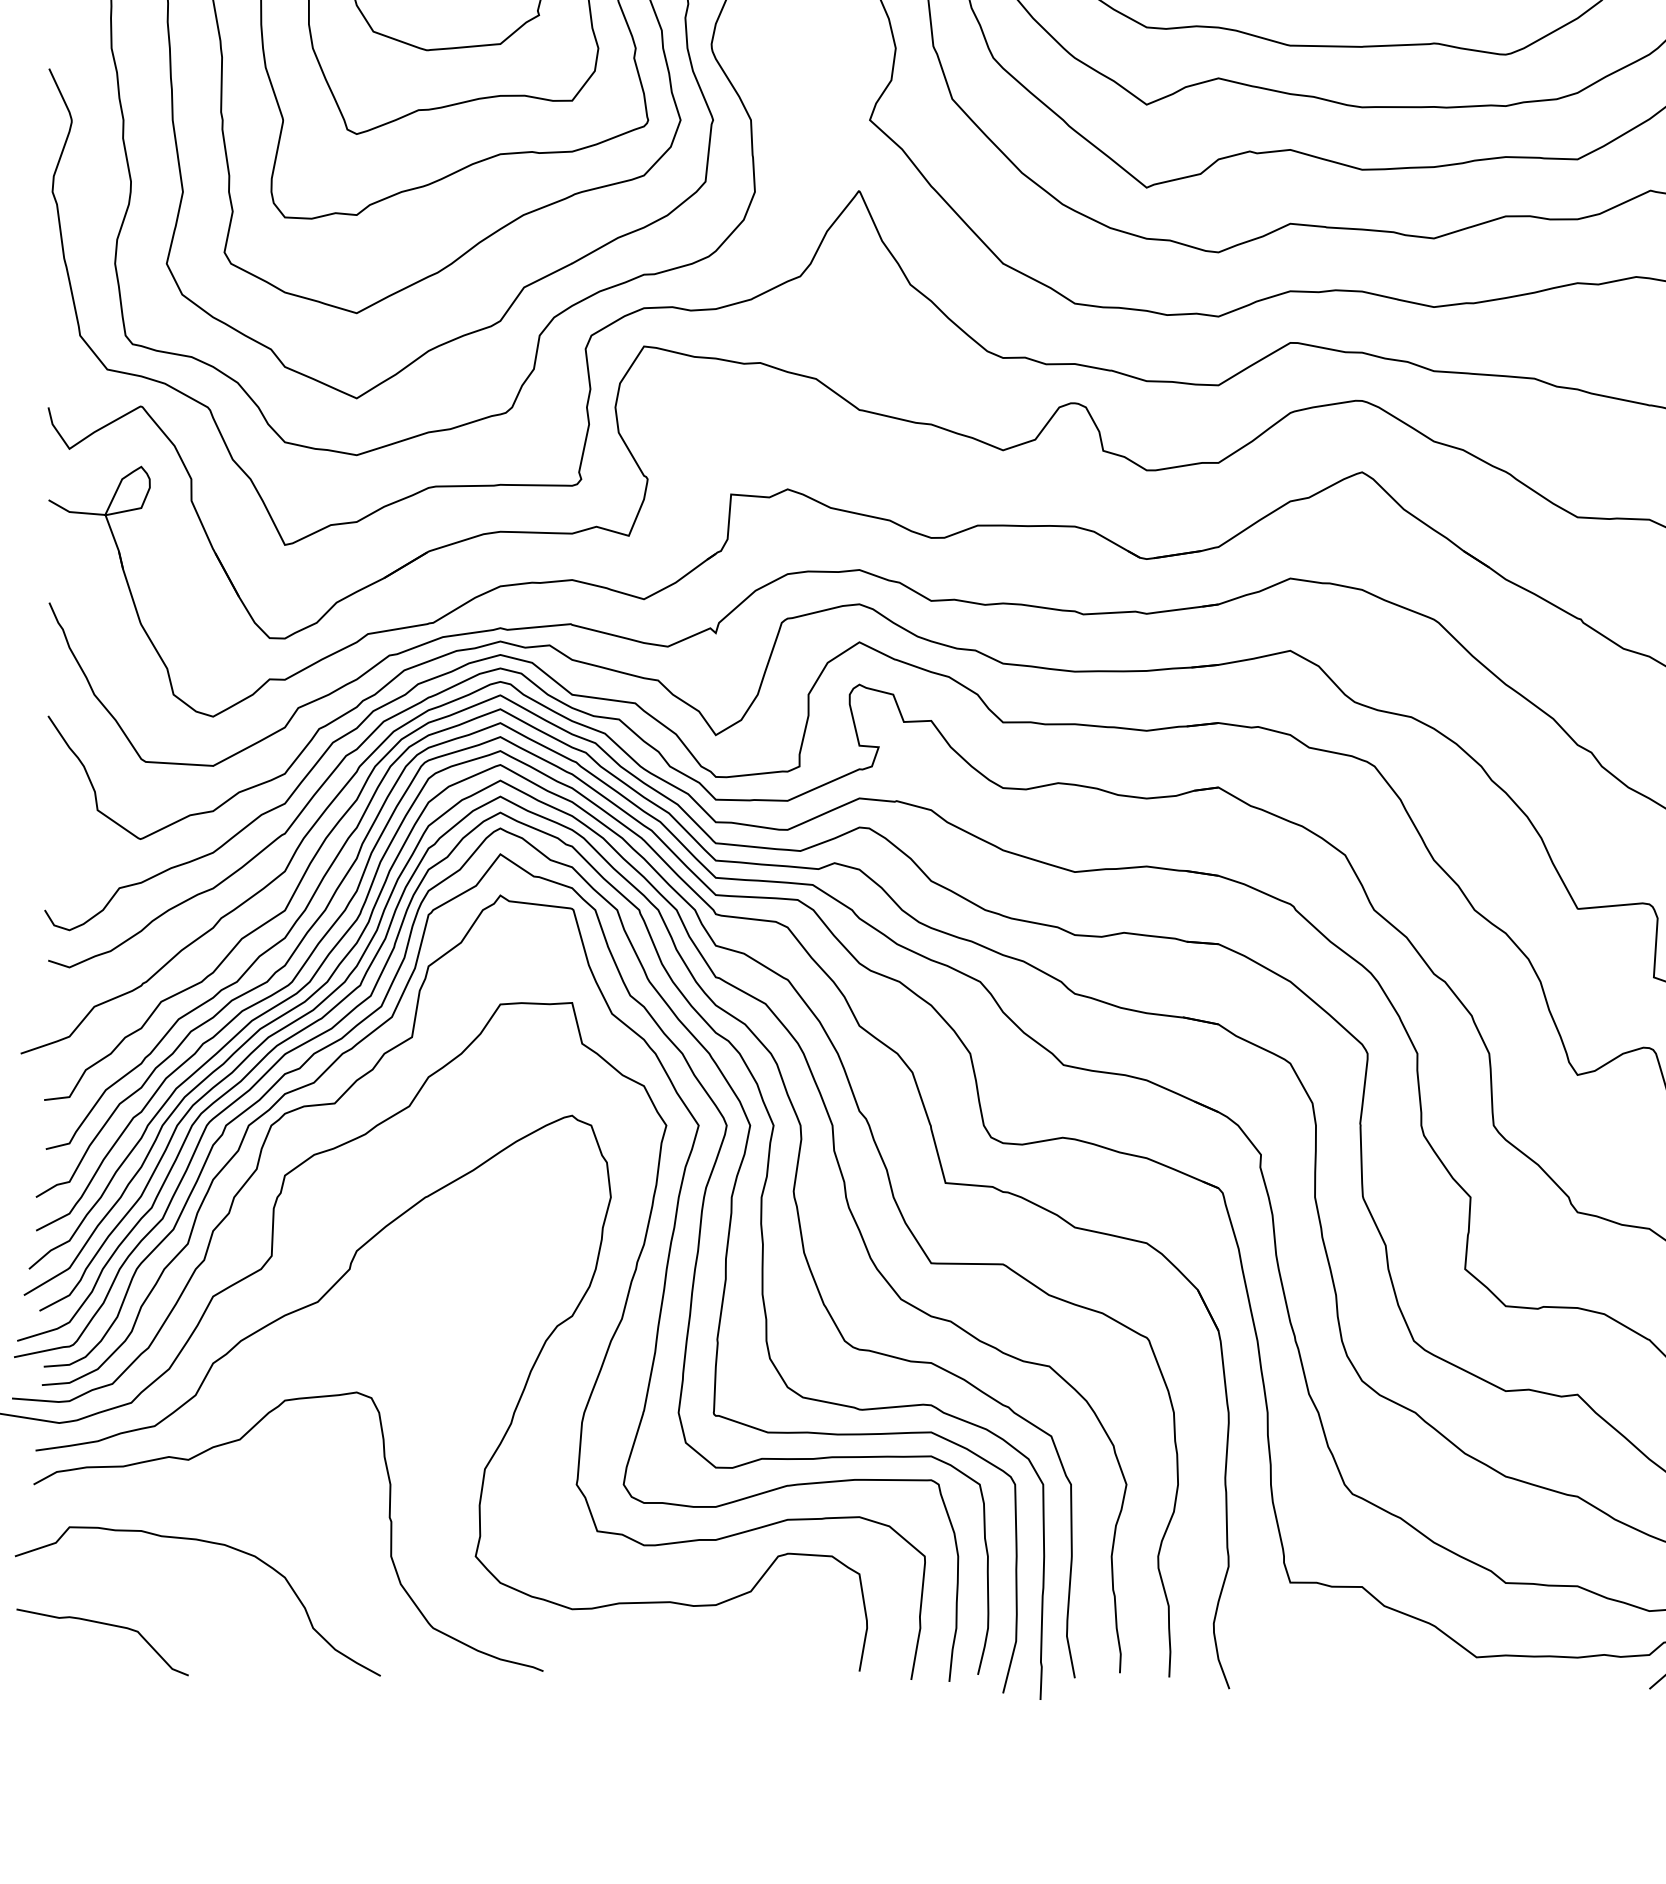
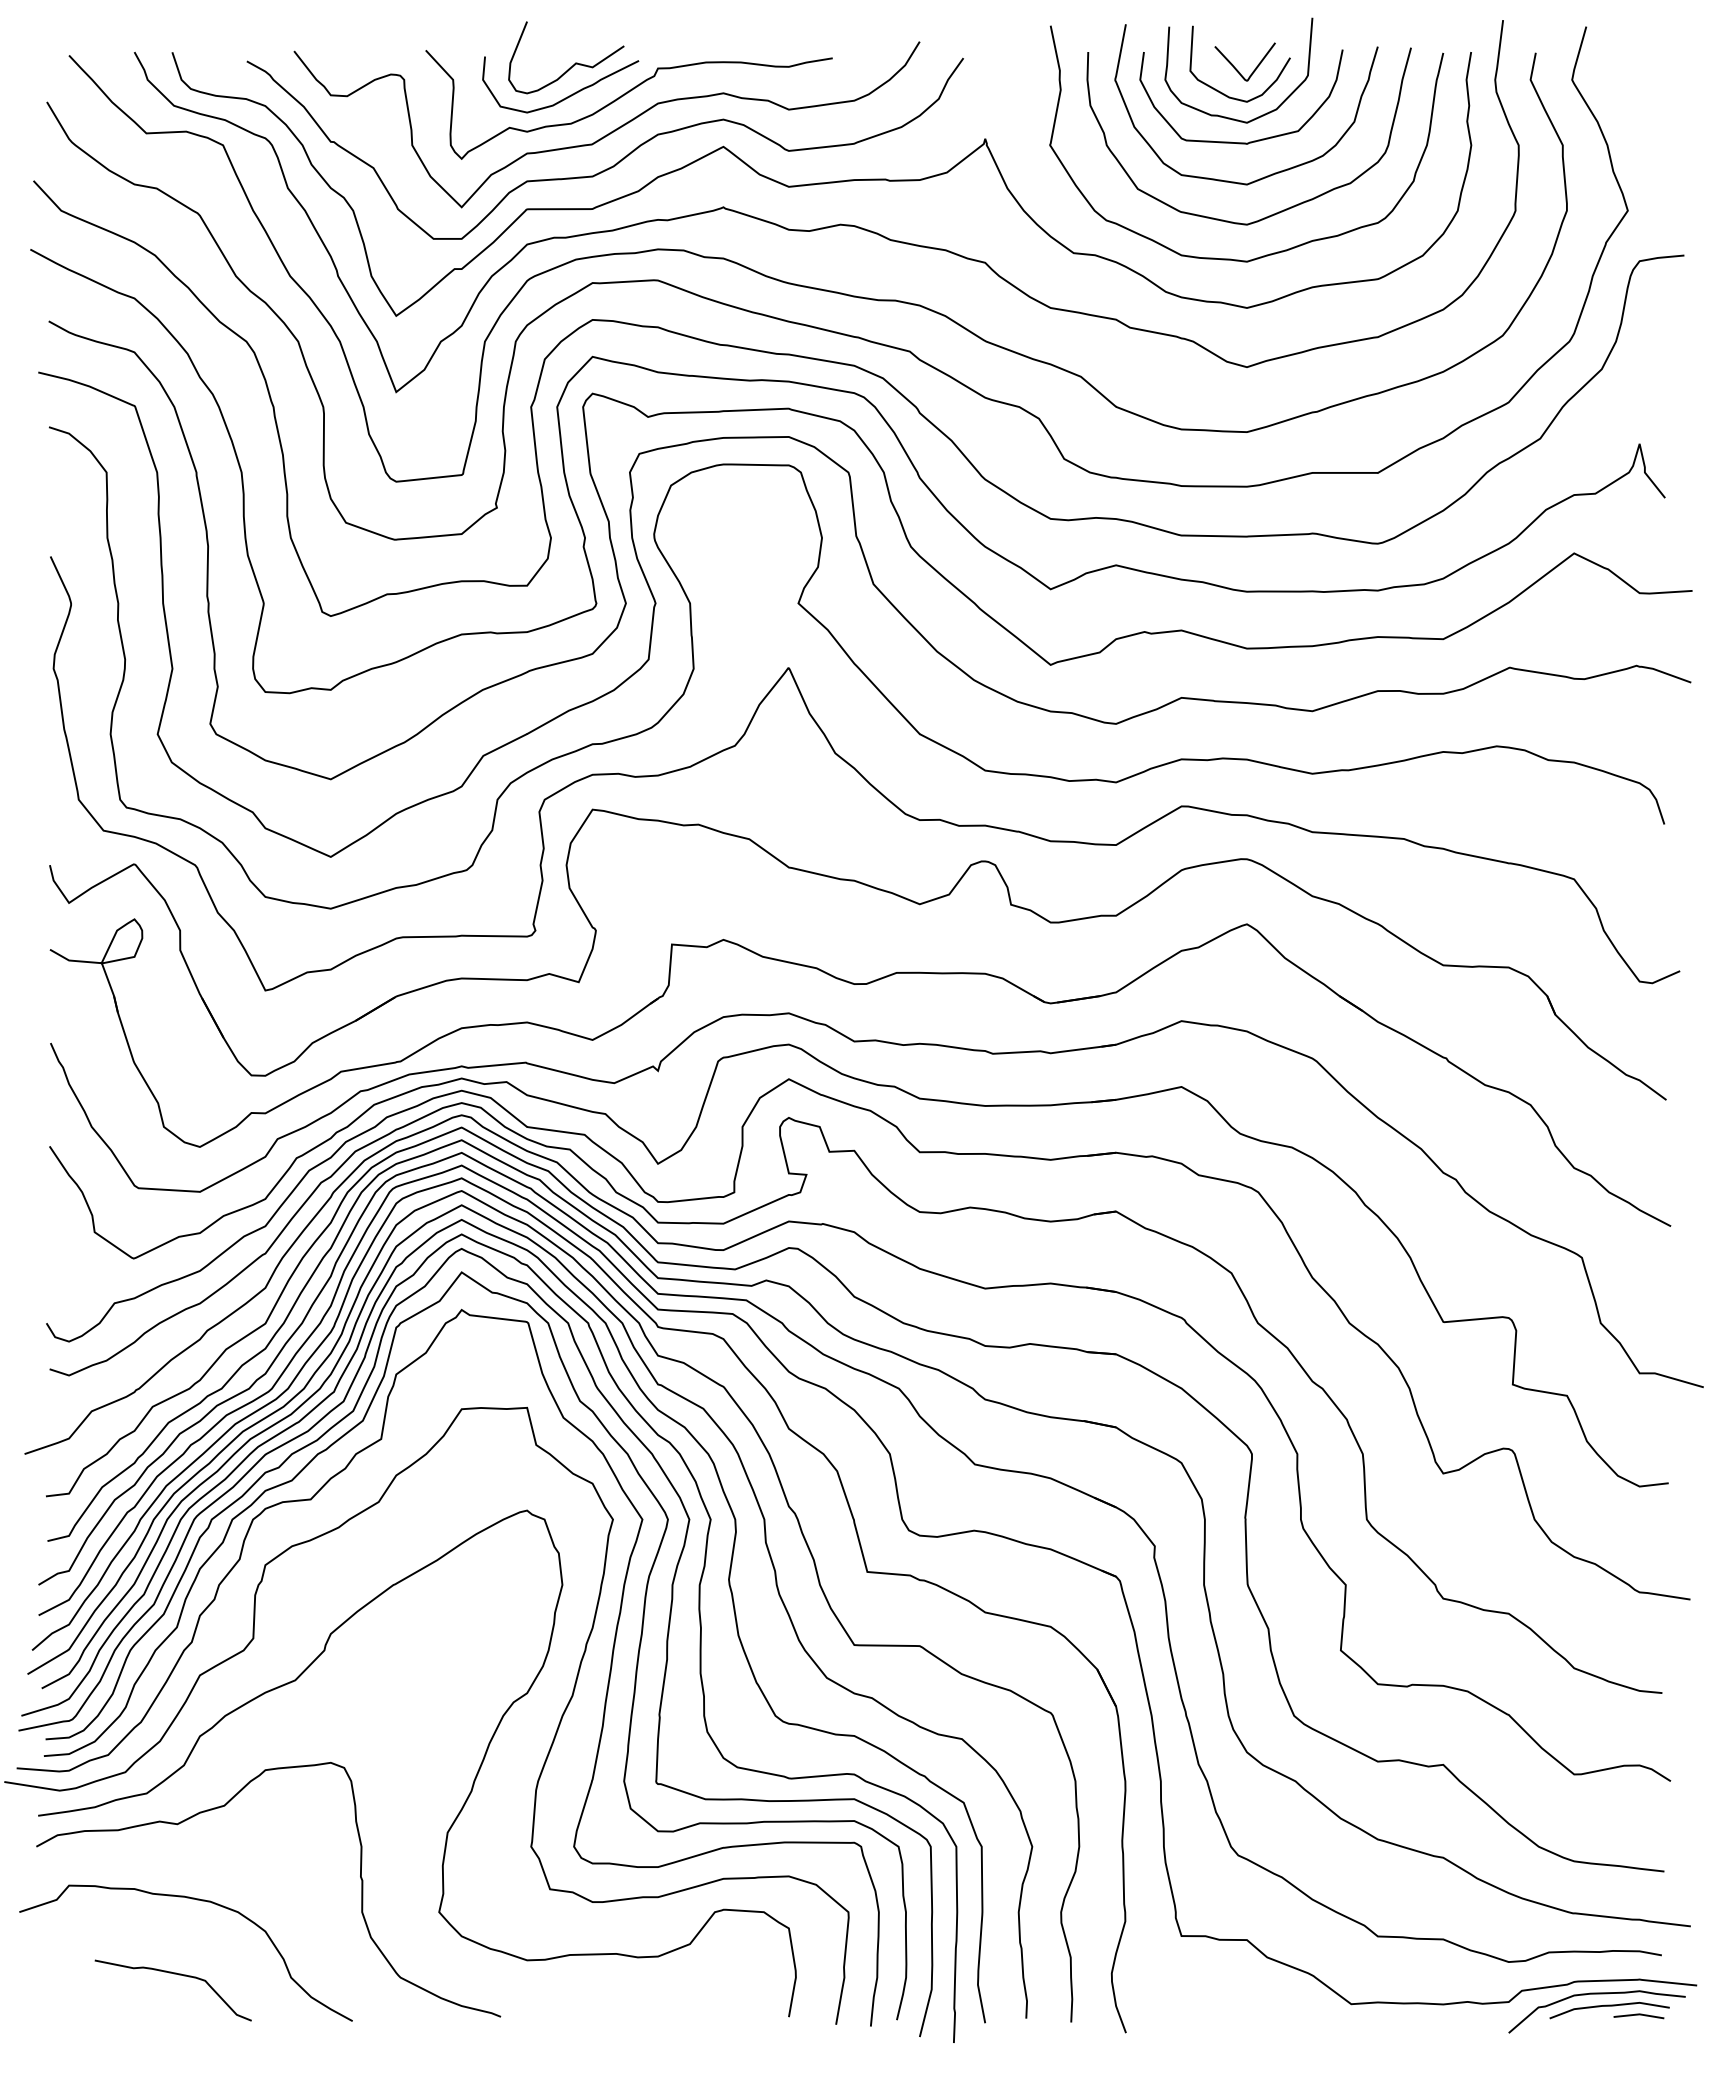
curve: (102, 1624) -> (173, 1974), moved

